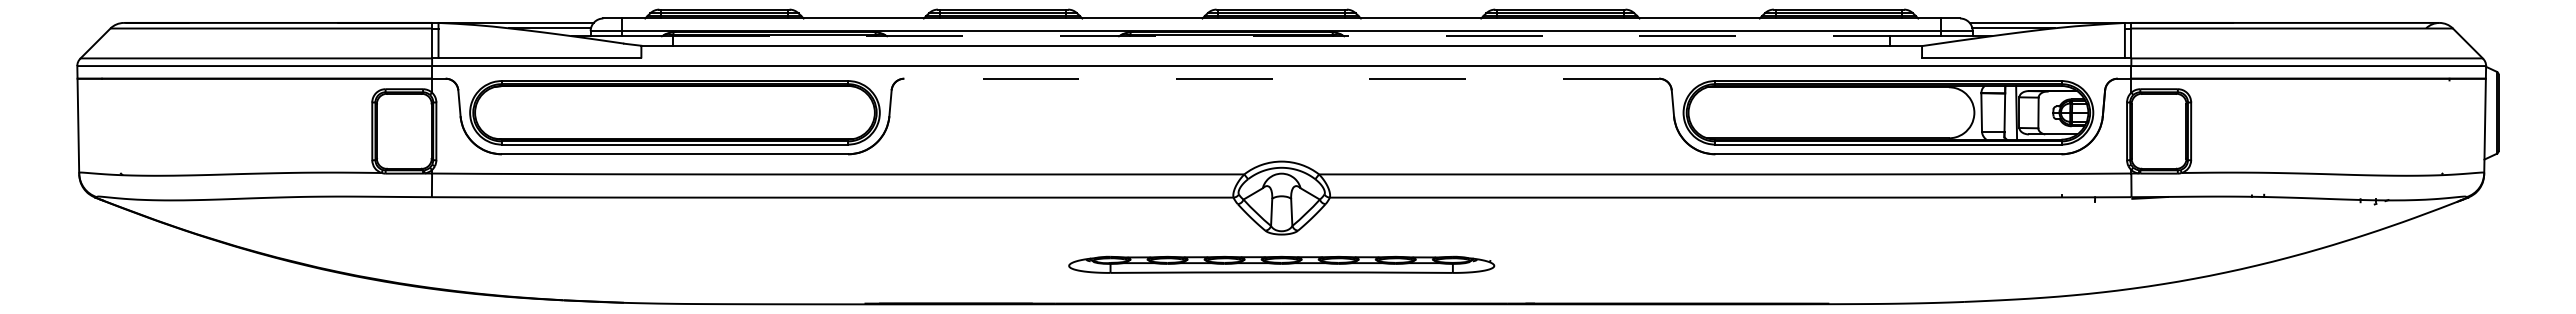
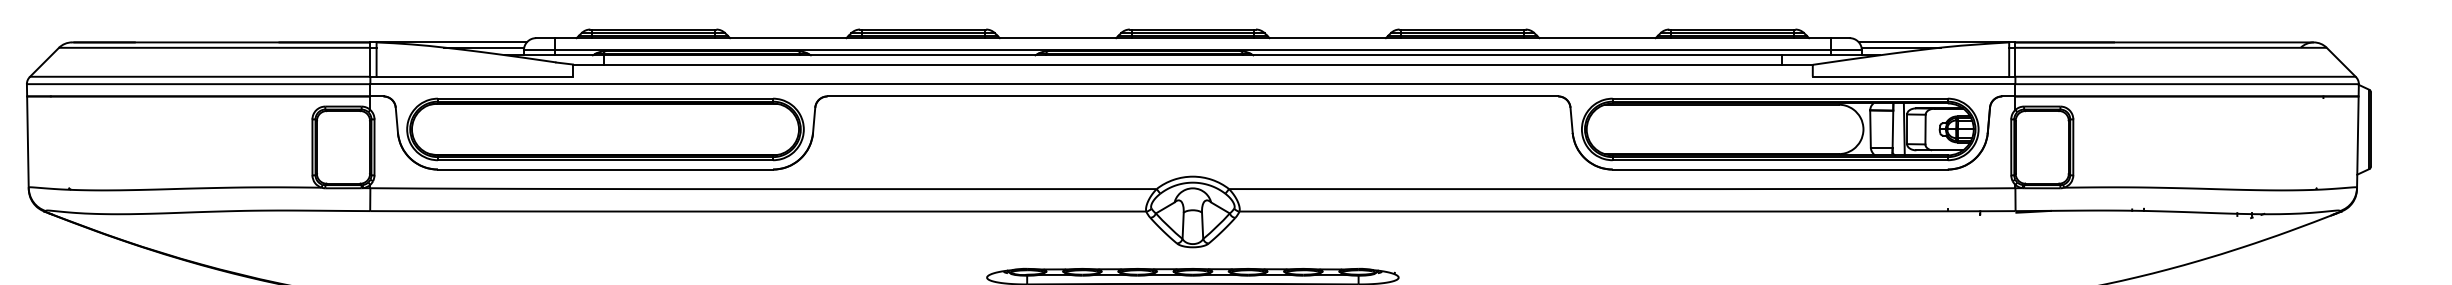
line: (1281, 36) -> (1192, 55), dashed -> solid
line: (1281, 78) -> (1192, 96), dashed -> solid

